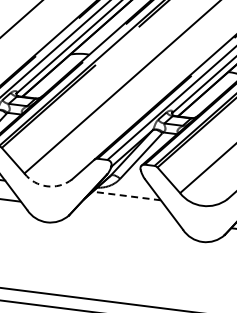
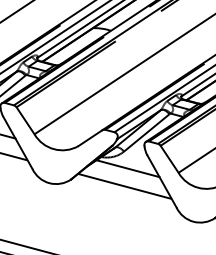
arc: (47, 186) -> (54, 149), dashed -> solid
line: (126, 195) -> (127, 168), dashed -> solid
line: (125, 214) -> (124, 185), added

